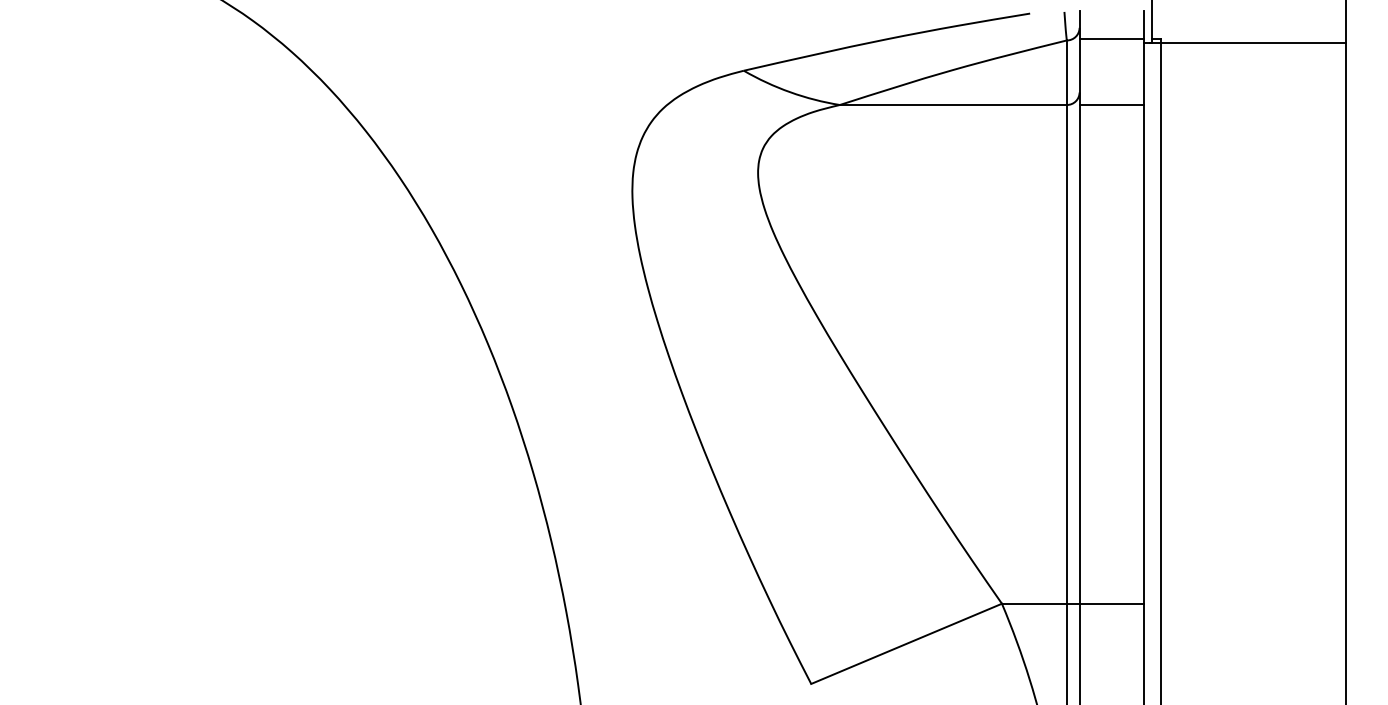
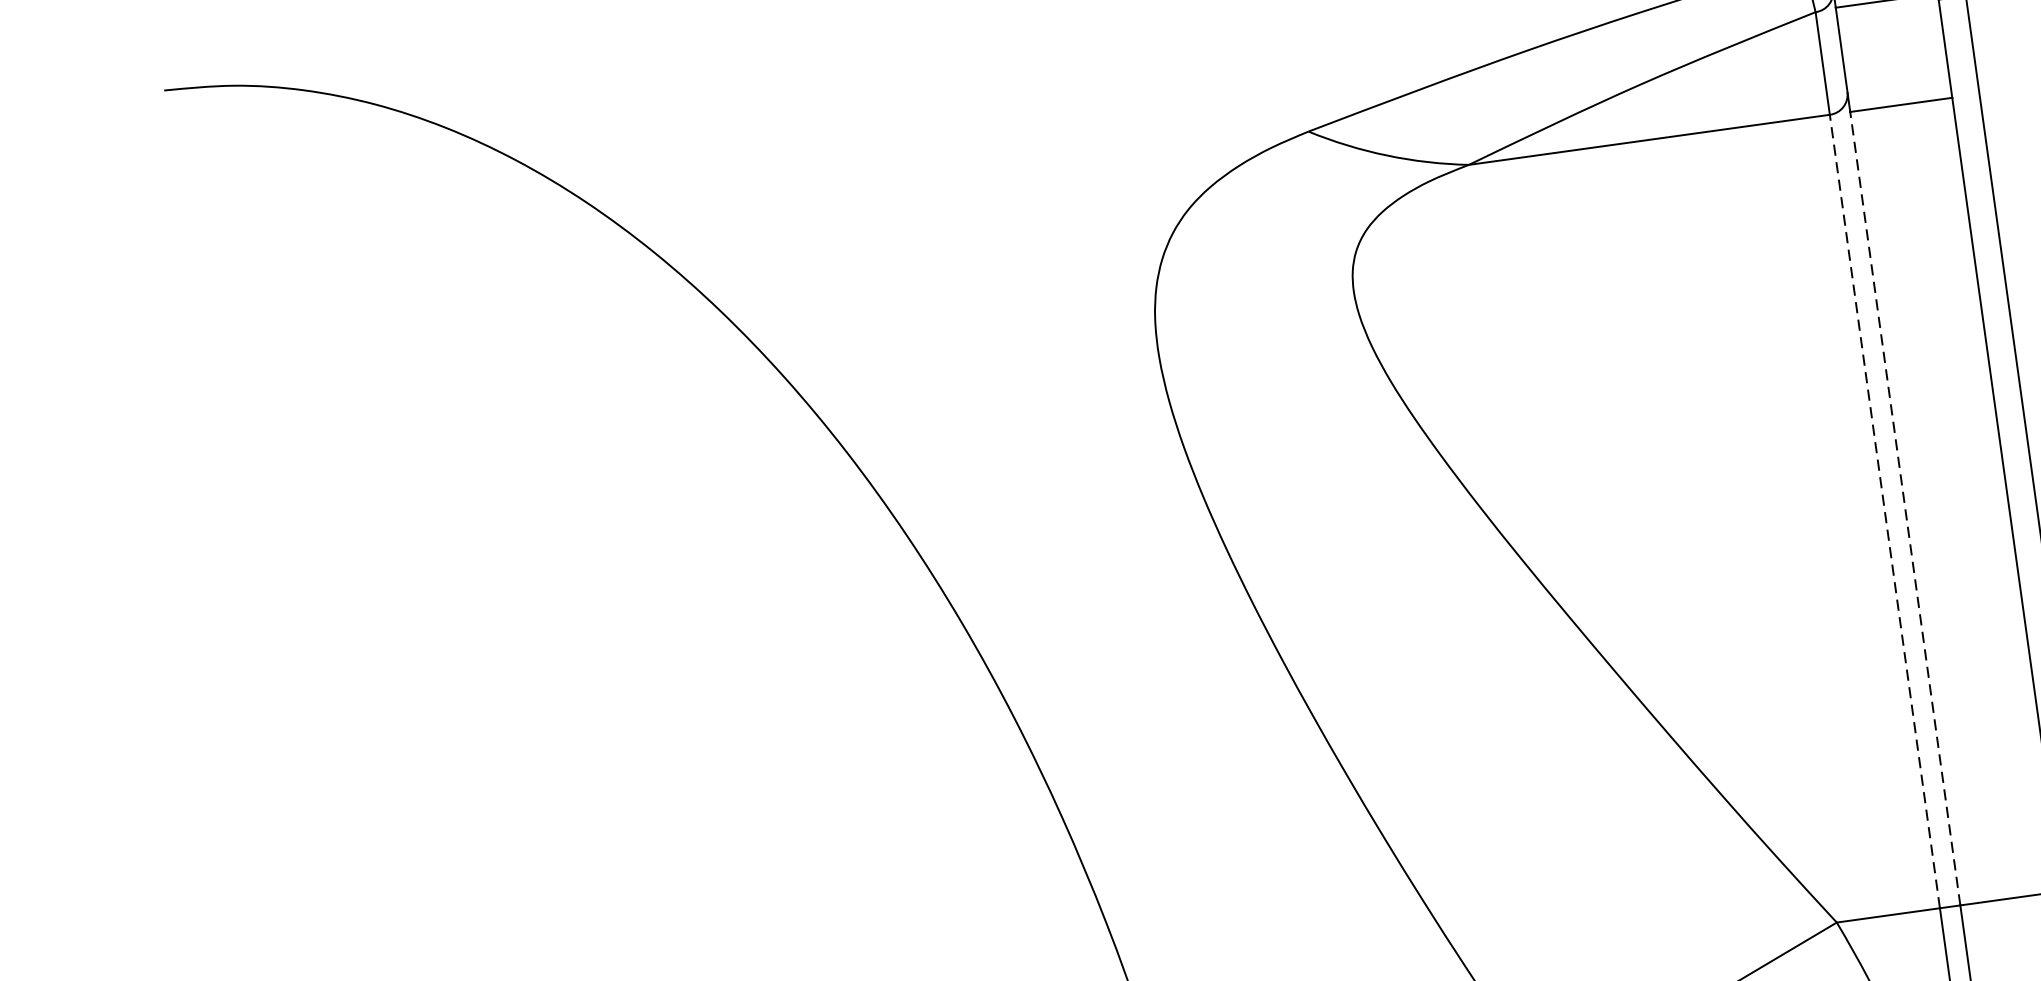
line: (1066, 353) -> (1884, 510), solid -> dashed
line: (1079, 353) -> (1904, 507), solid -> dashed

